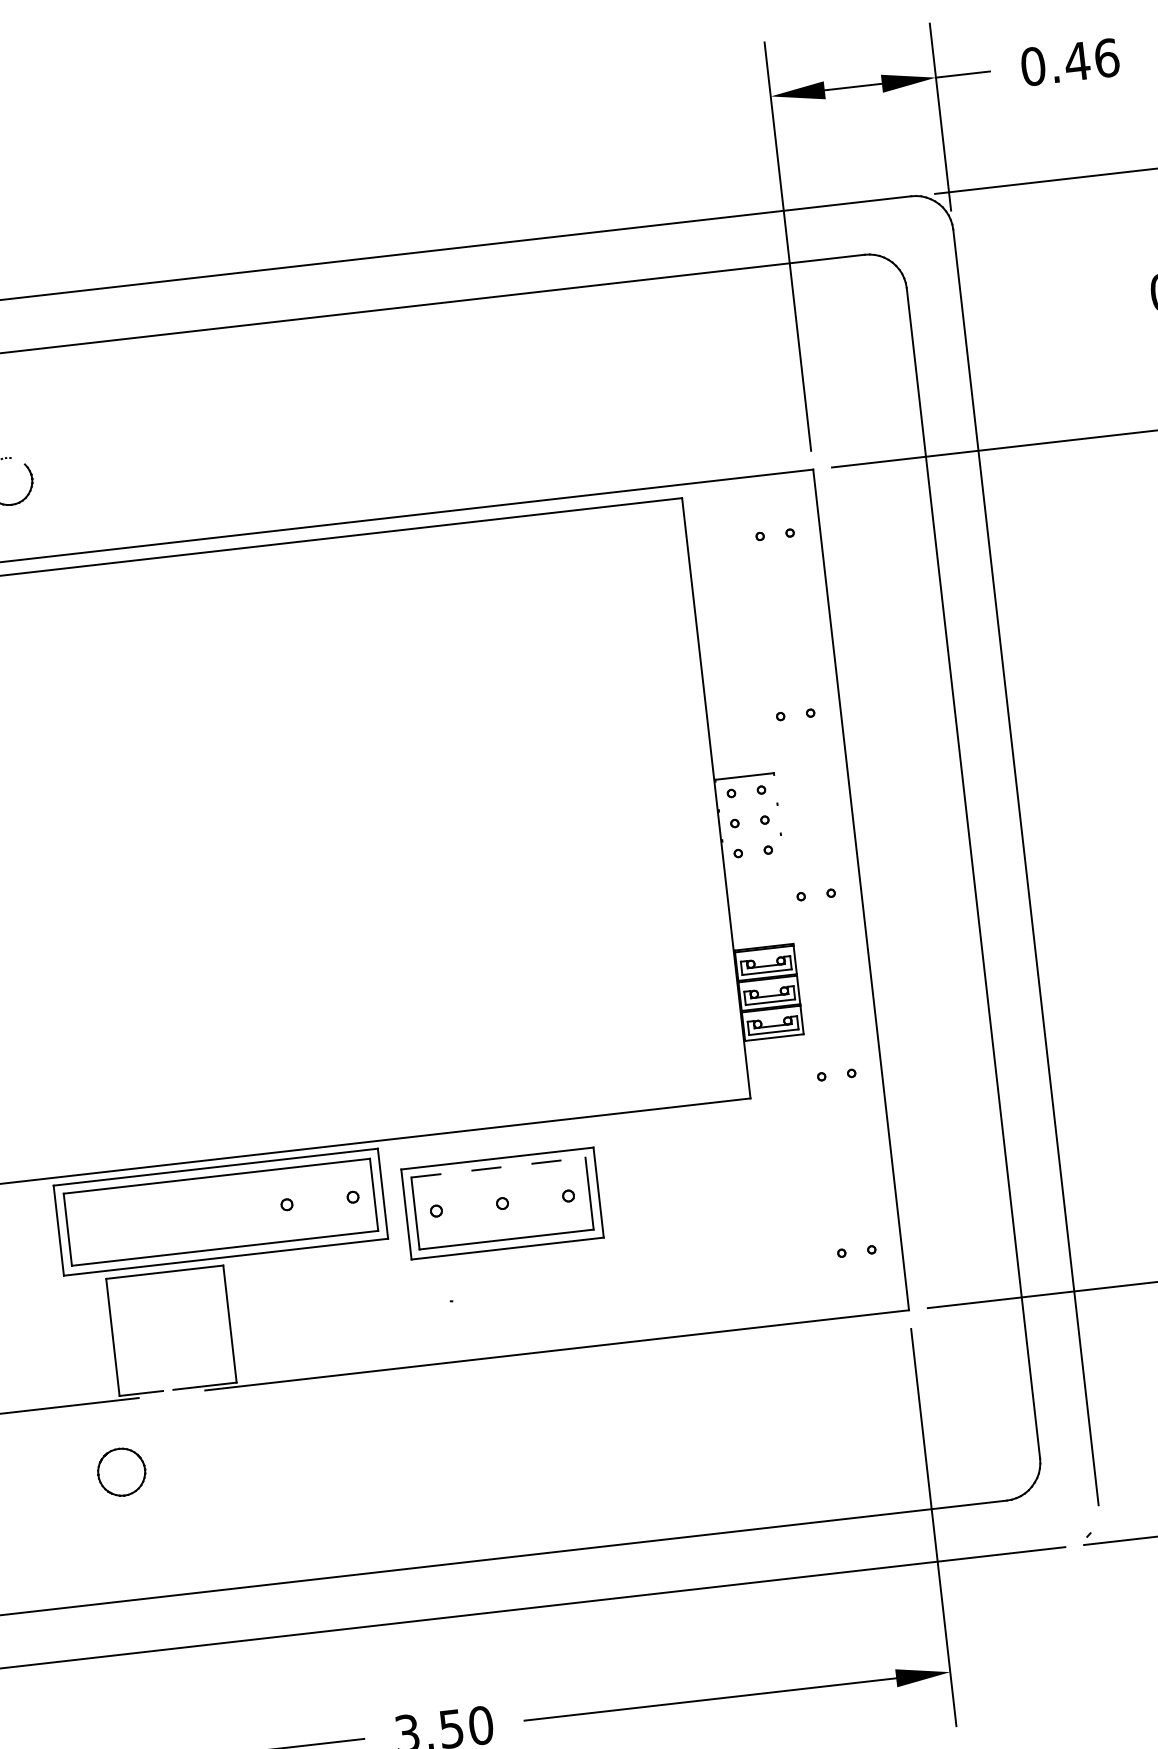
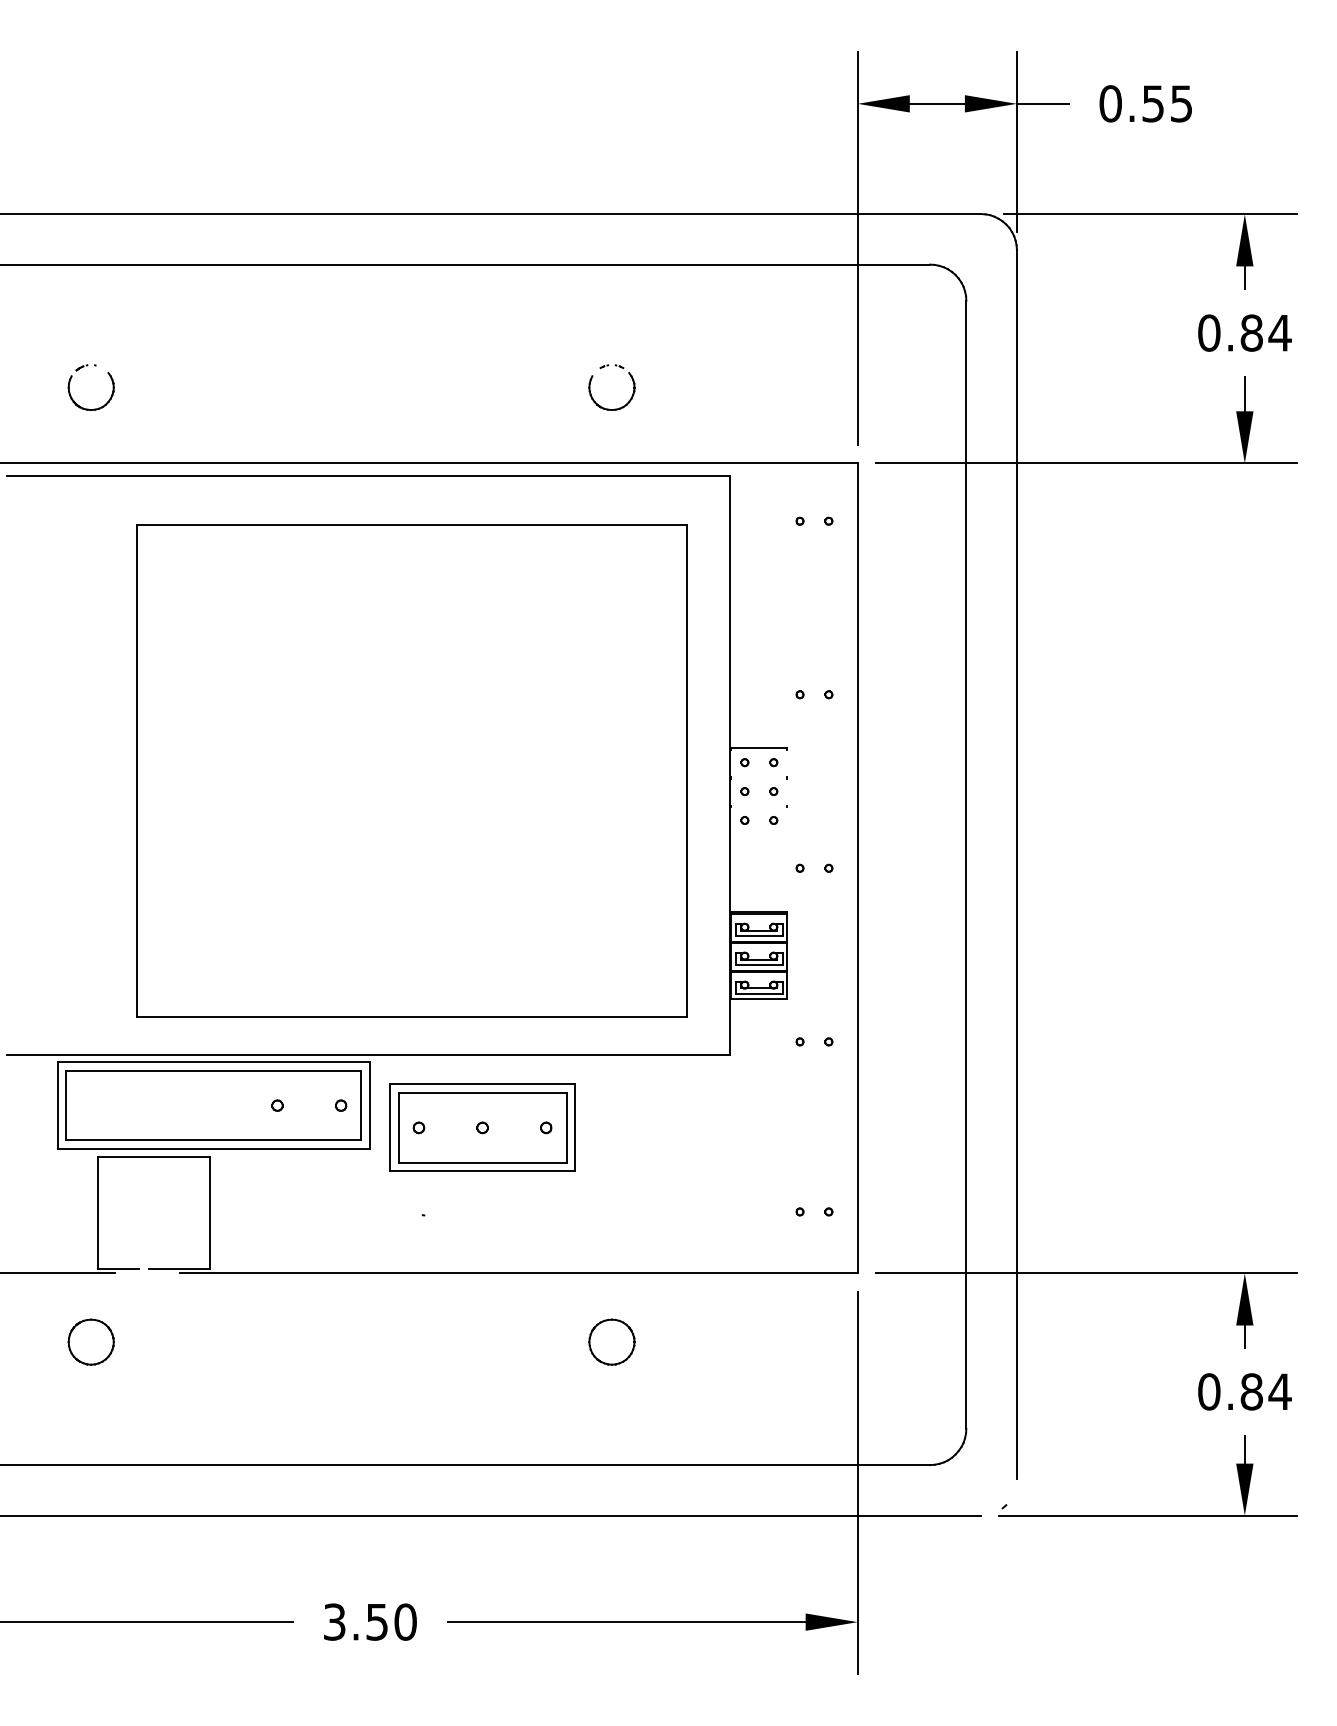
text: (1092, 59) -> (1167, 103), 0.46 -> 0.55
part: (532, 434) -> (594, 399), added
part: (386, 841) -> (411, 770), added
line: (498, 1167) -> (482, 1093), dashed -> solid
part: (661, 1410) -> (611, 1341), added

